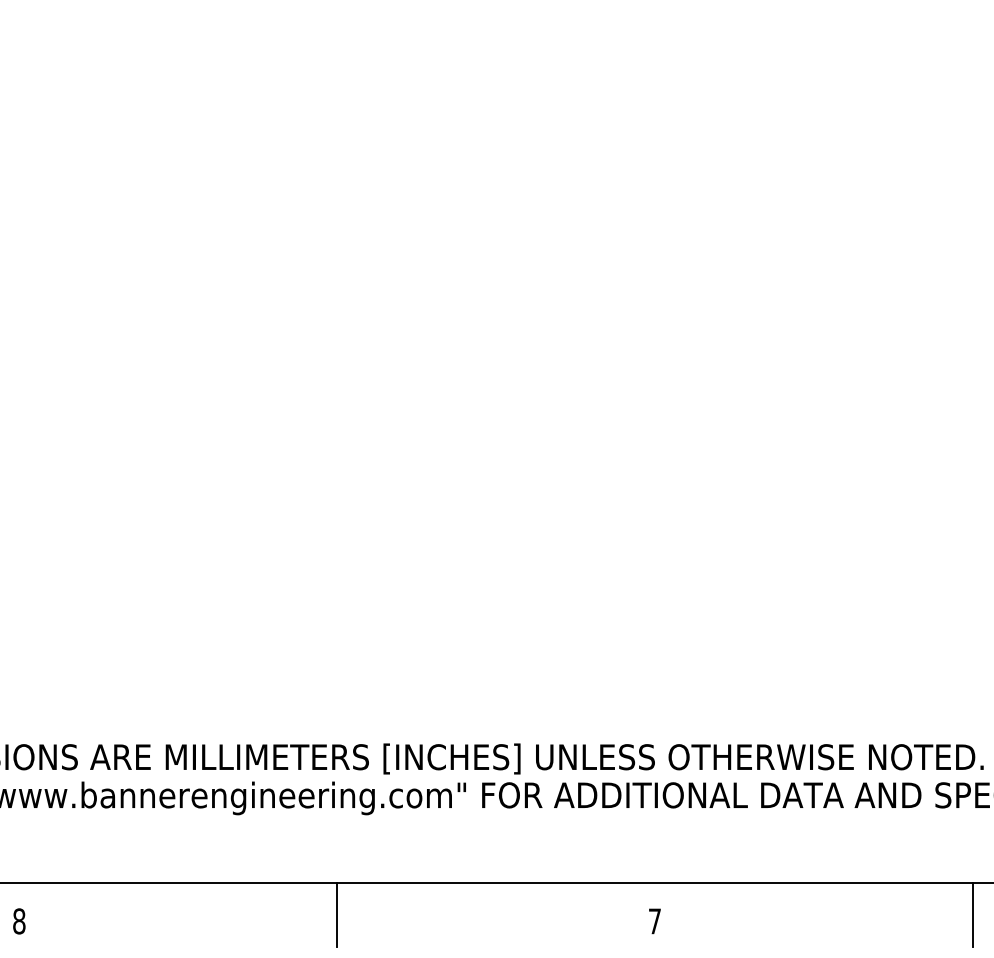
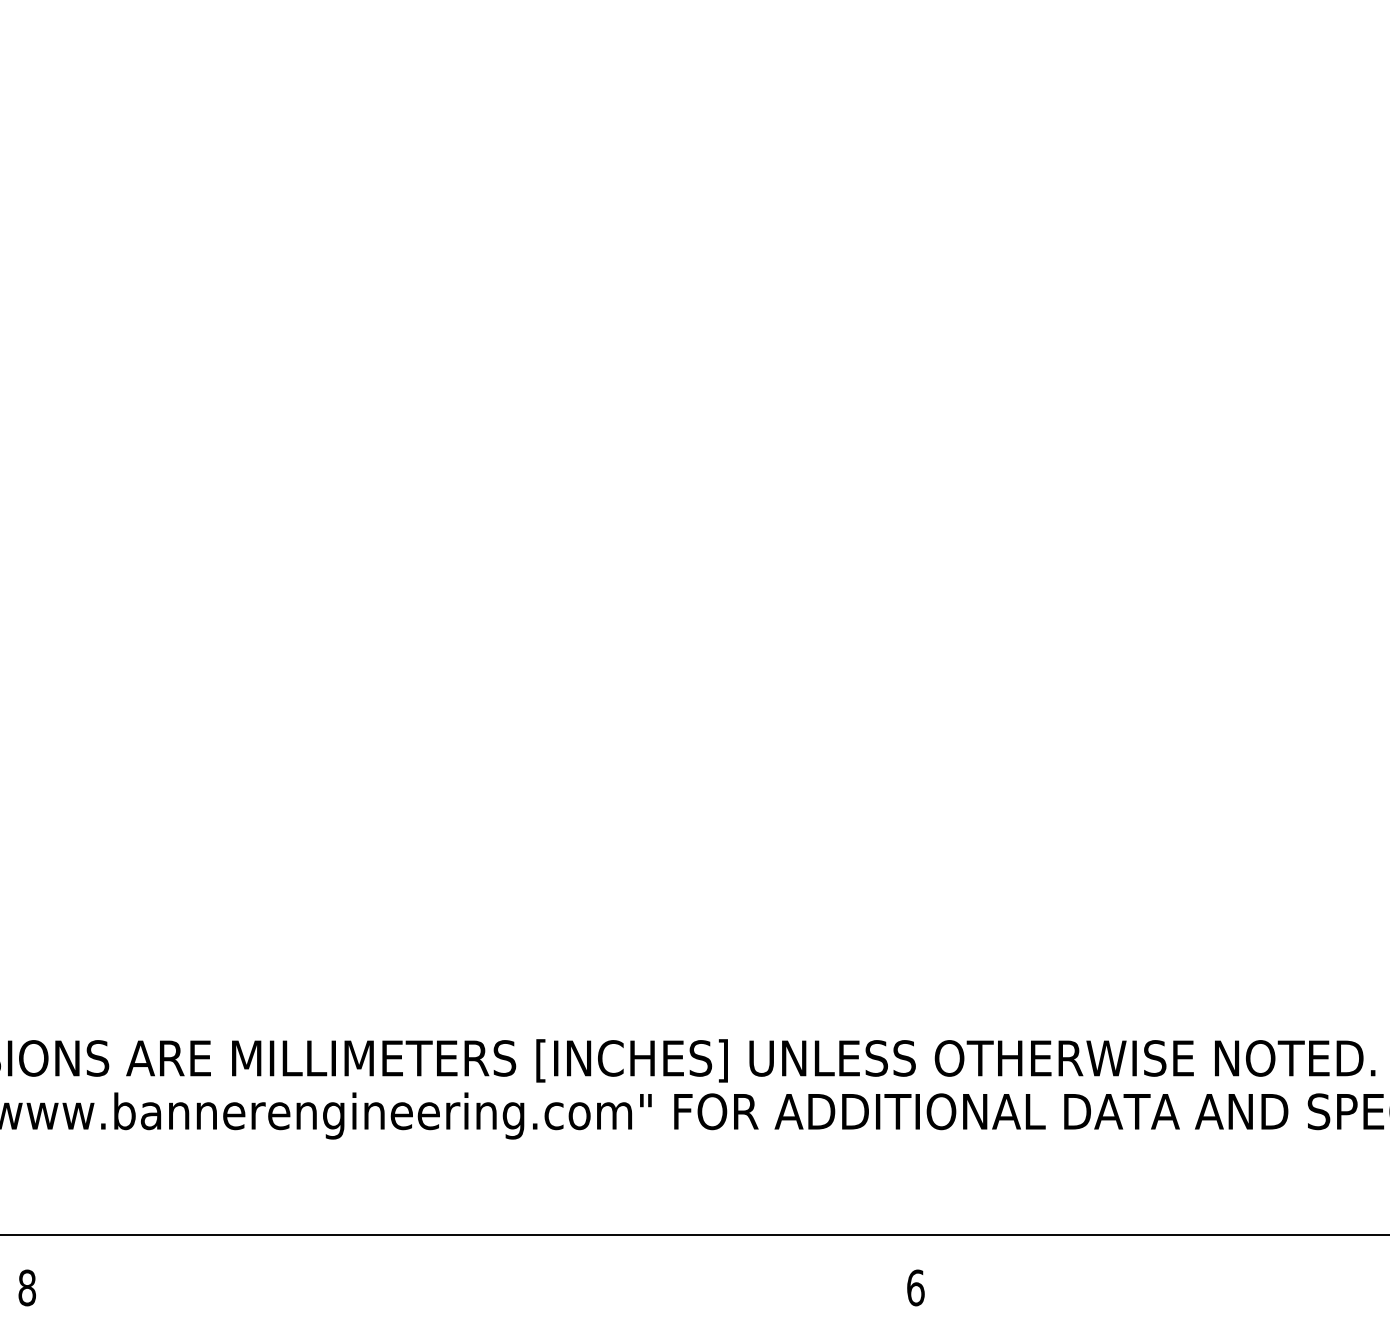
line: (337, 914) -> (472, 1278), removed
line: (972, 914) -> (1359, 1278), removed
text: (654, 921) -> (915, 1288), 7 -> 6

